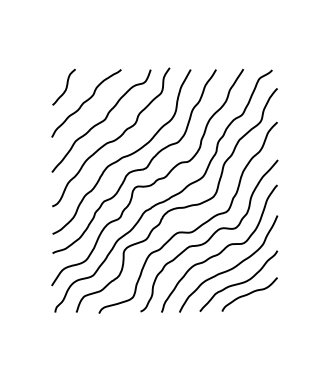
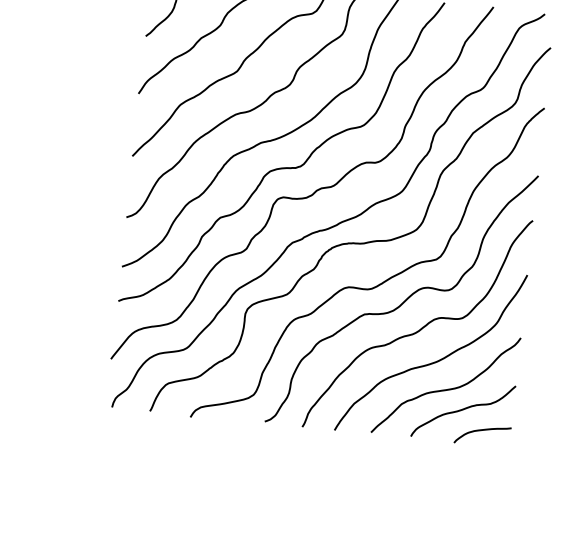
curve: (261, 304) -> (482, 431), added

